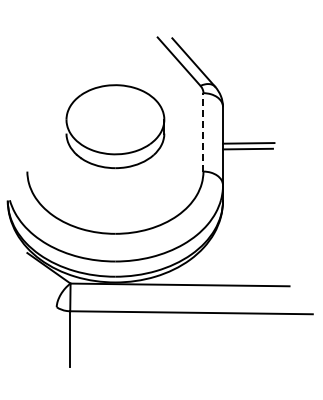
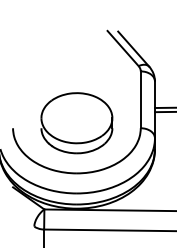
part: (115, 126) -> (76, 123), moved
line: (203, 131) -> (140, 99), dashed -> solid

